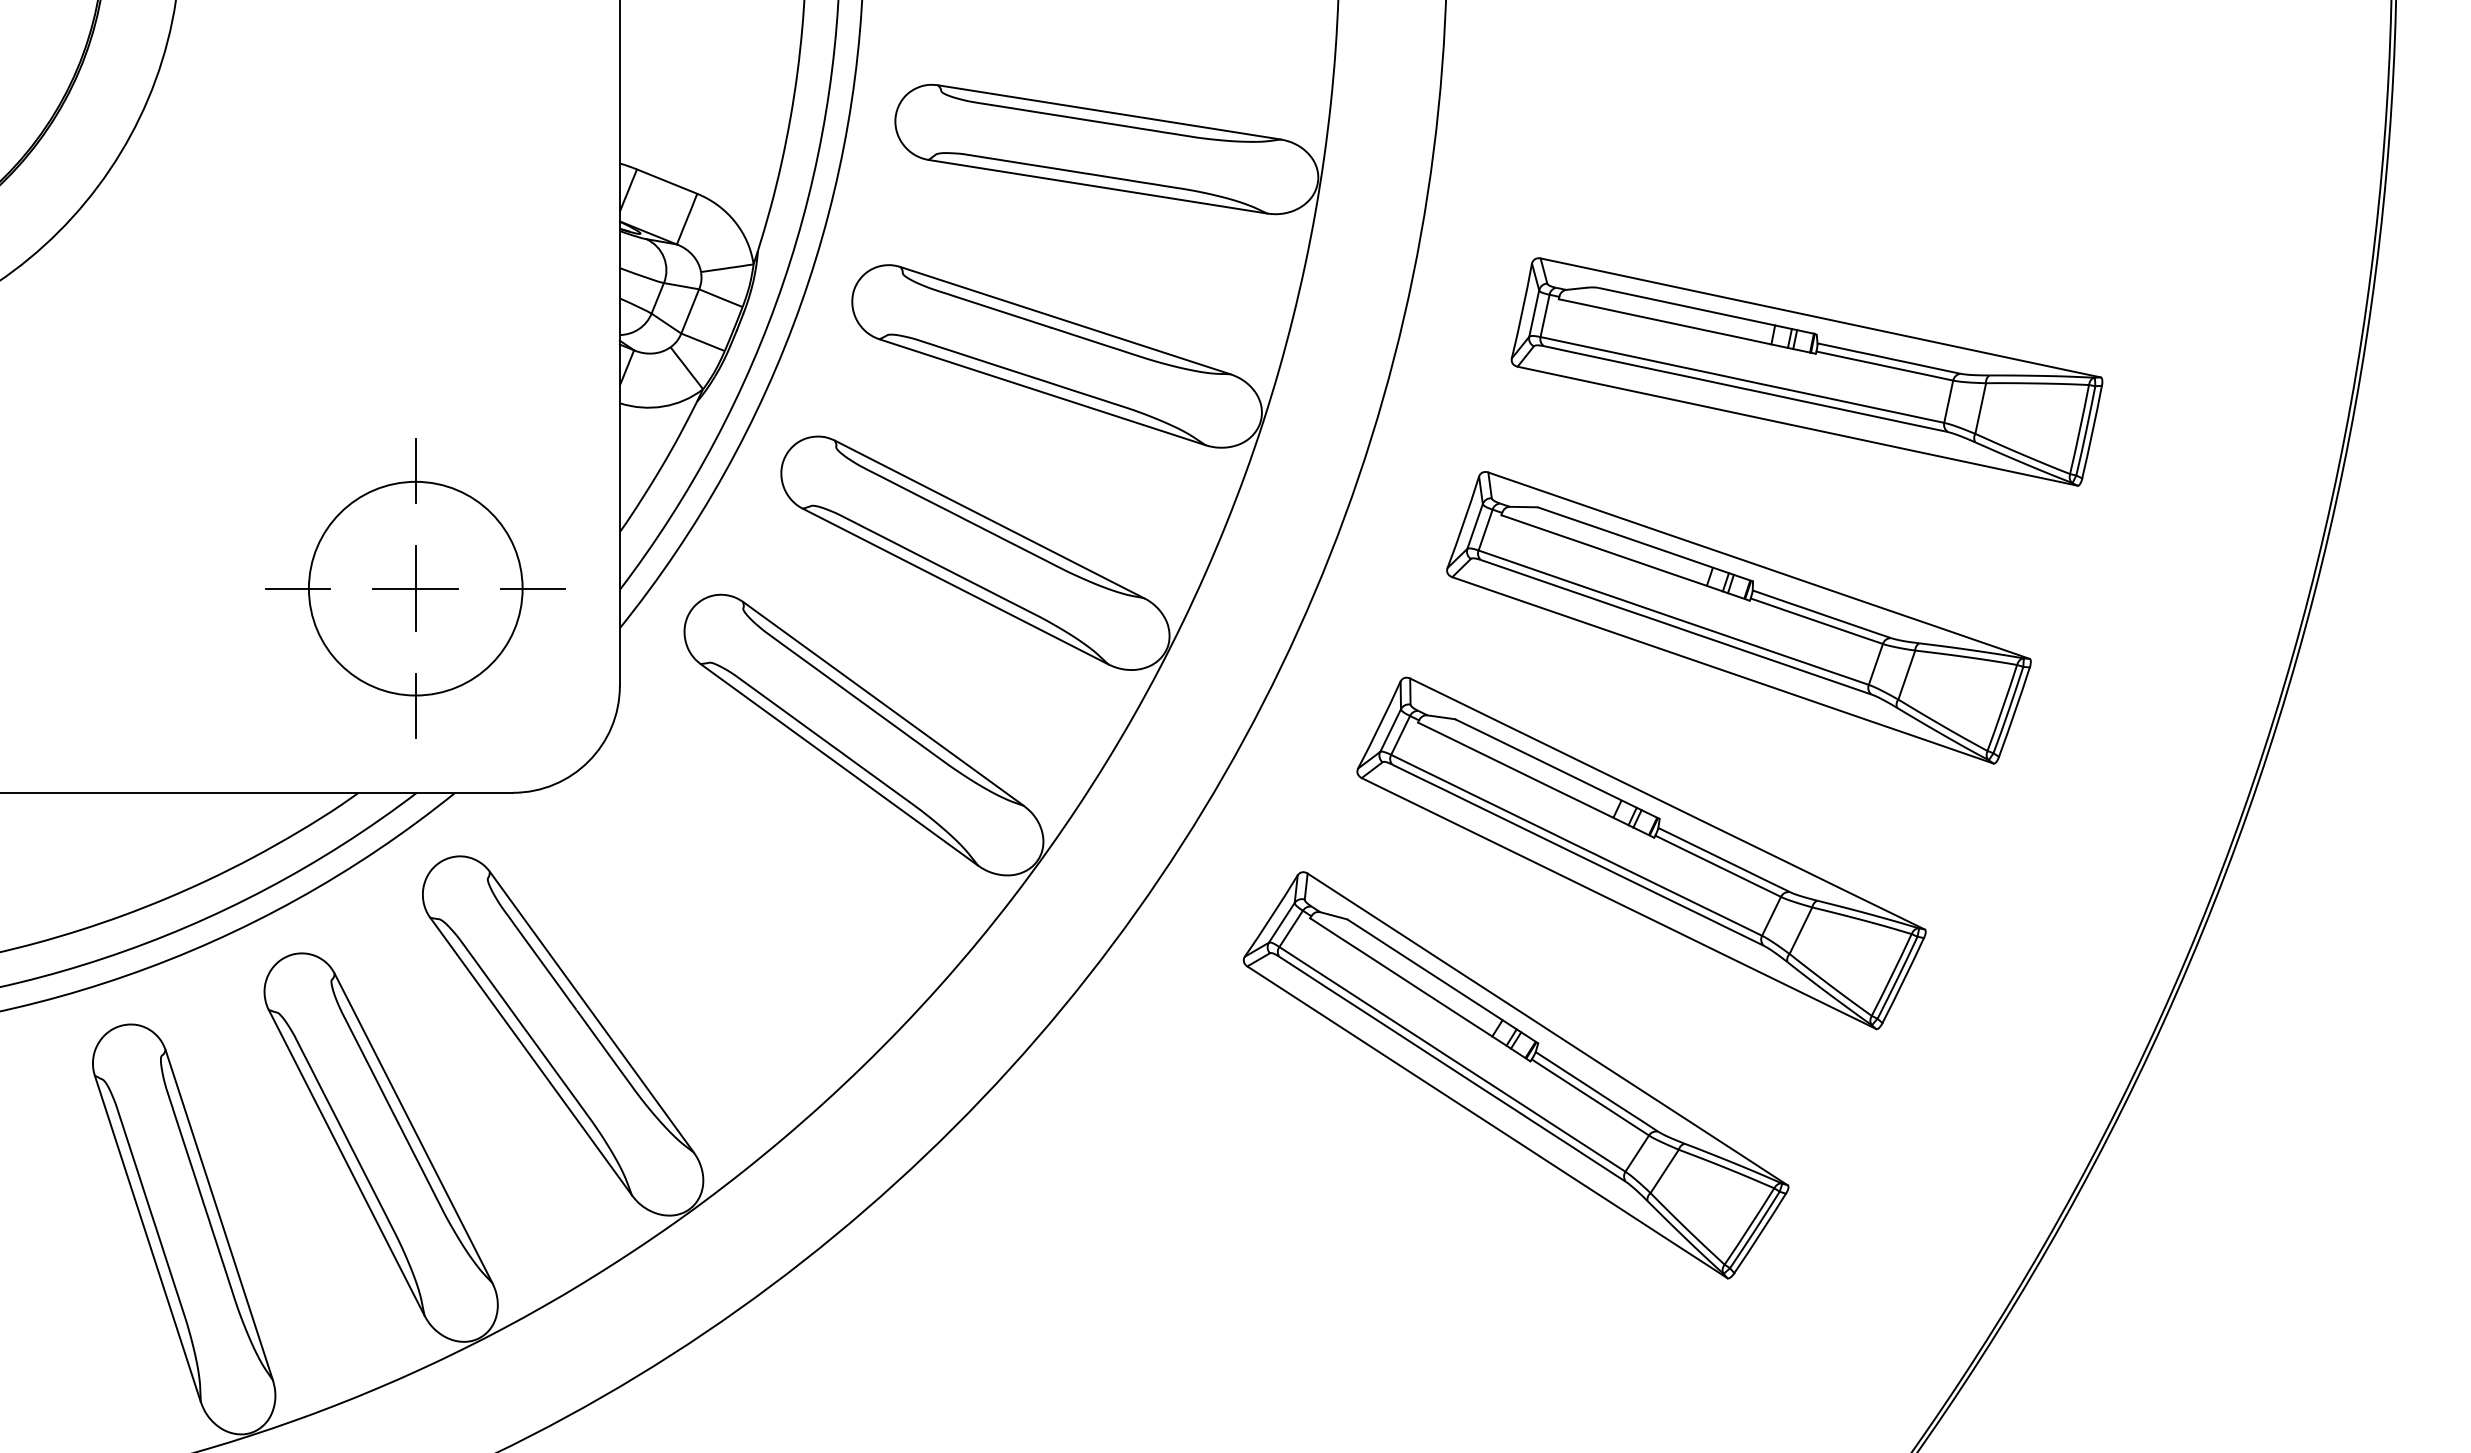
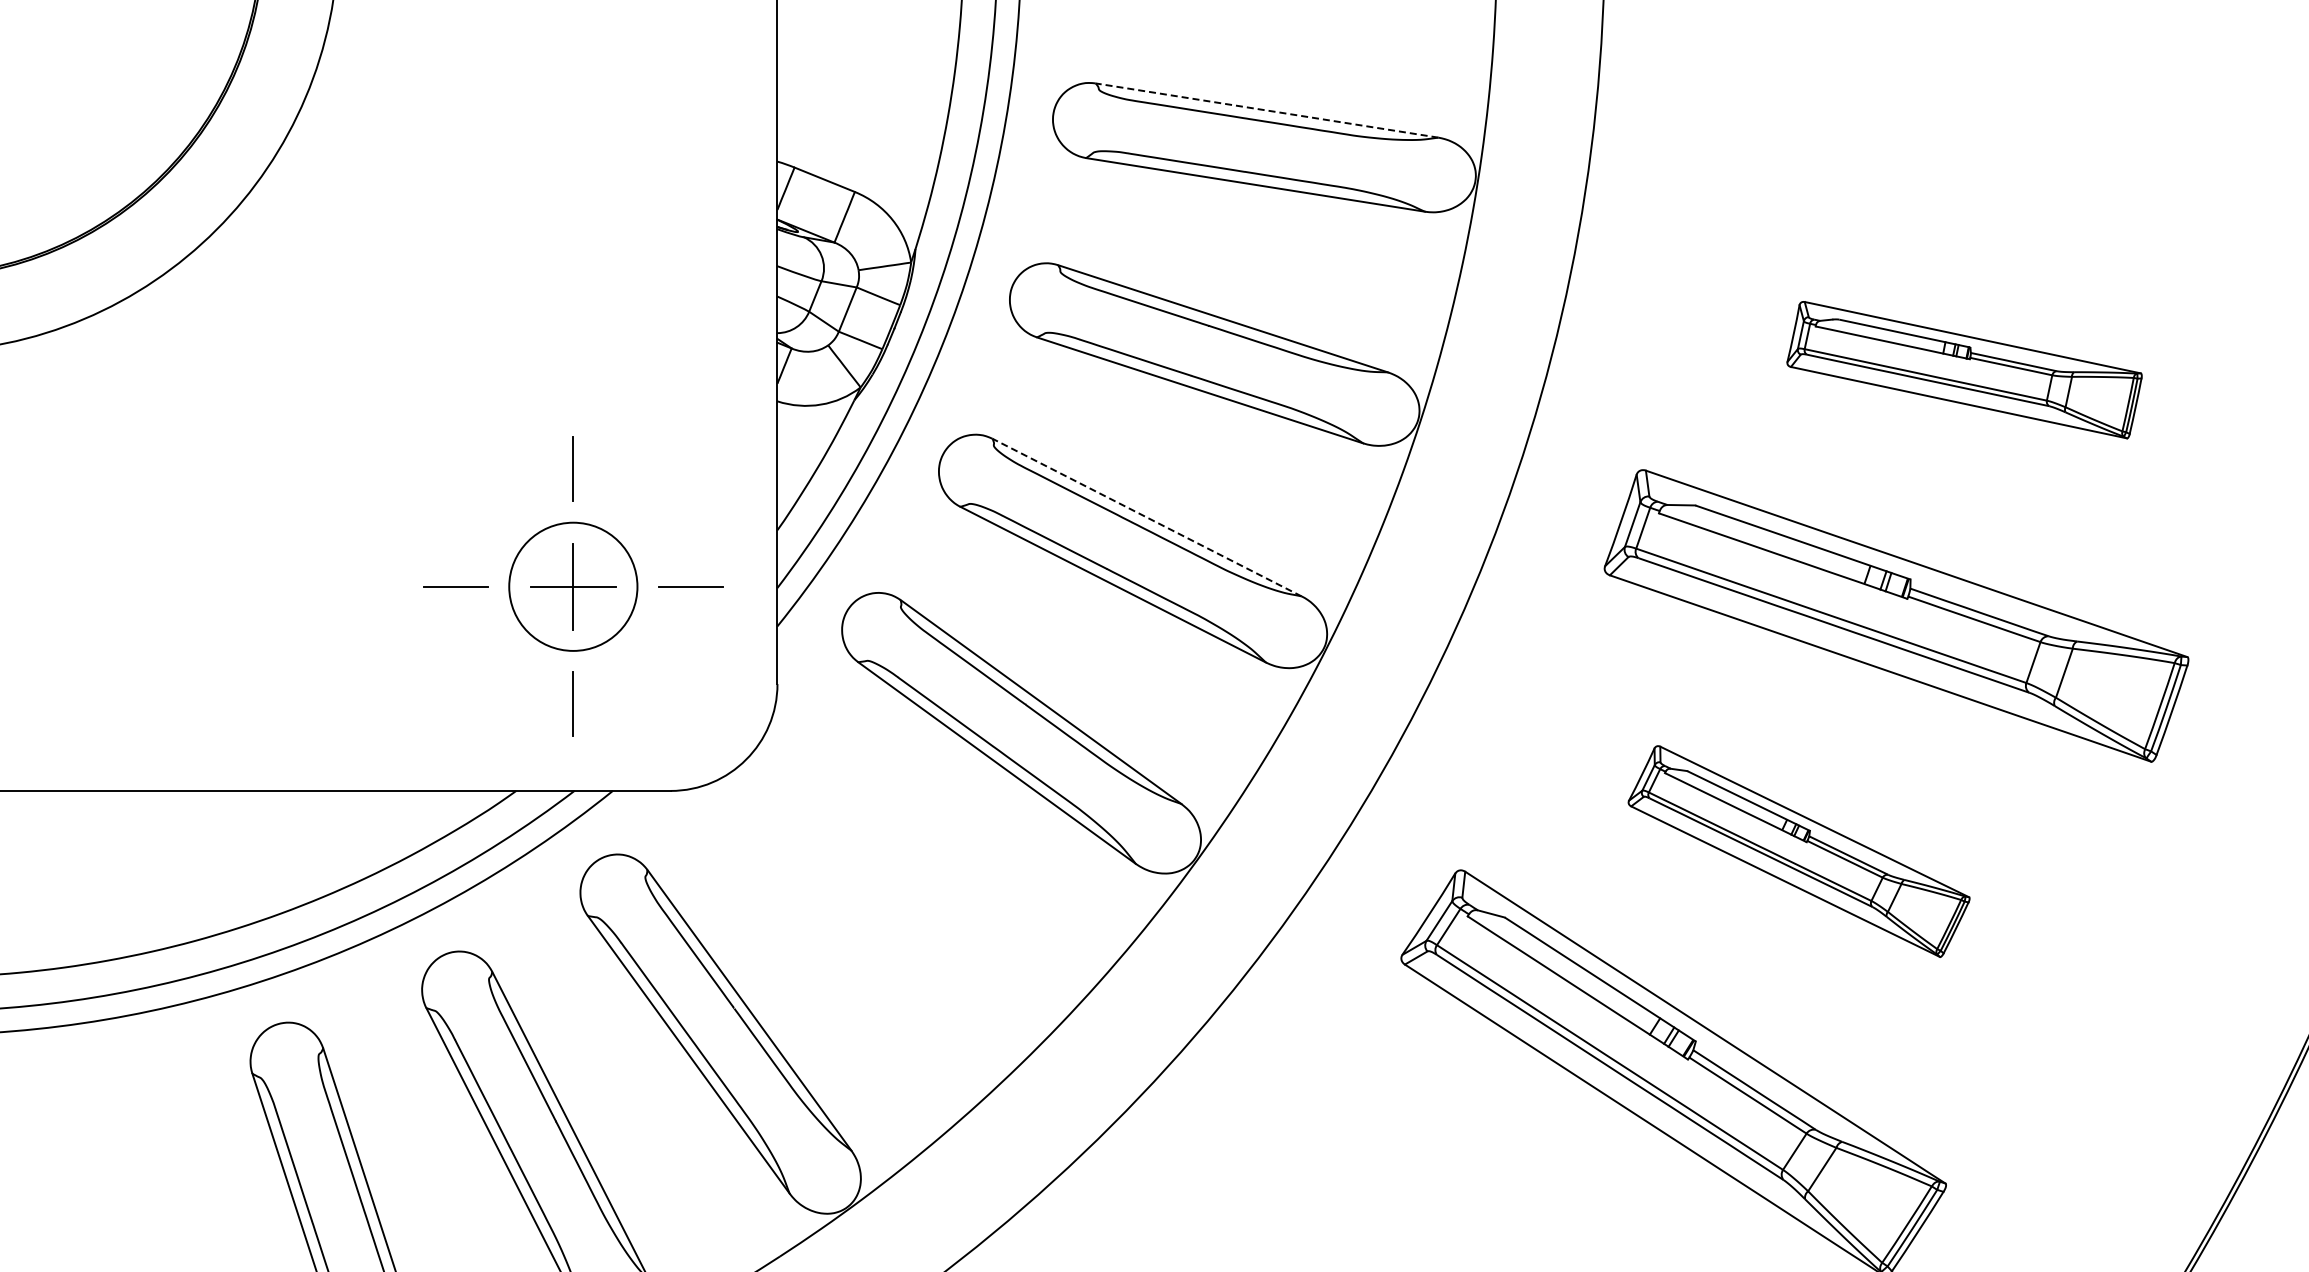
line: (1109, 112) -> (1267, 110), solid -> dashed
part: (1806, 371) -> (1964, 369), size x0.6
line: (989, 519) -> (1147, 517), solid -> dashed
circle: (415, 588) -> (573, 586), size x0.6
part: (1641, 853) -> (1799, 851), size x0.6

